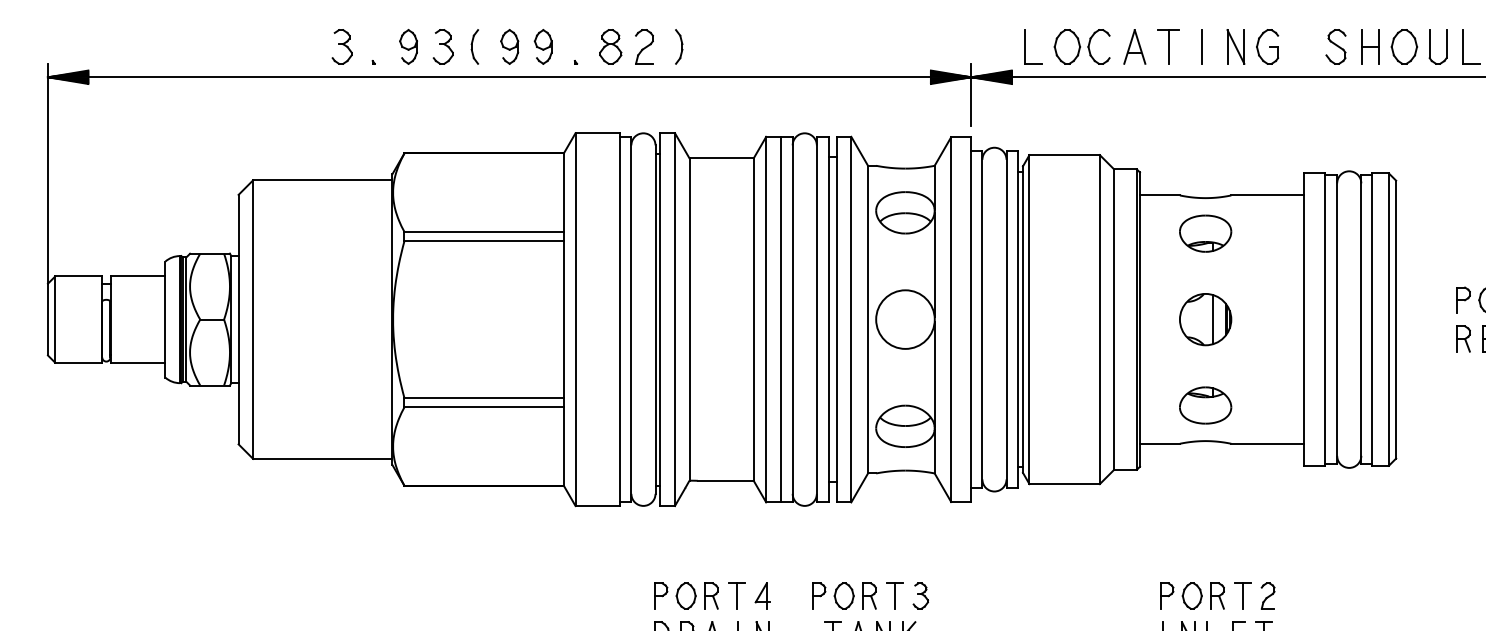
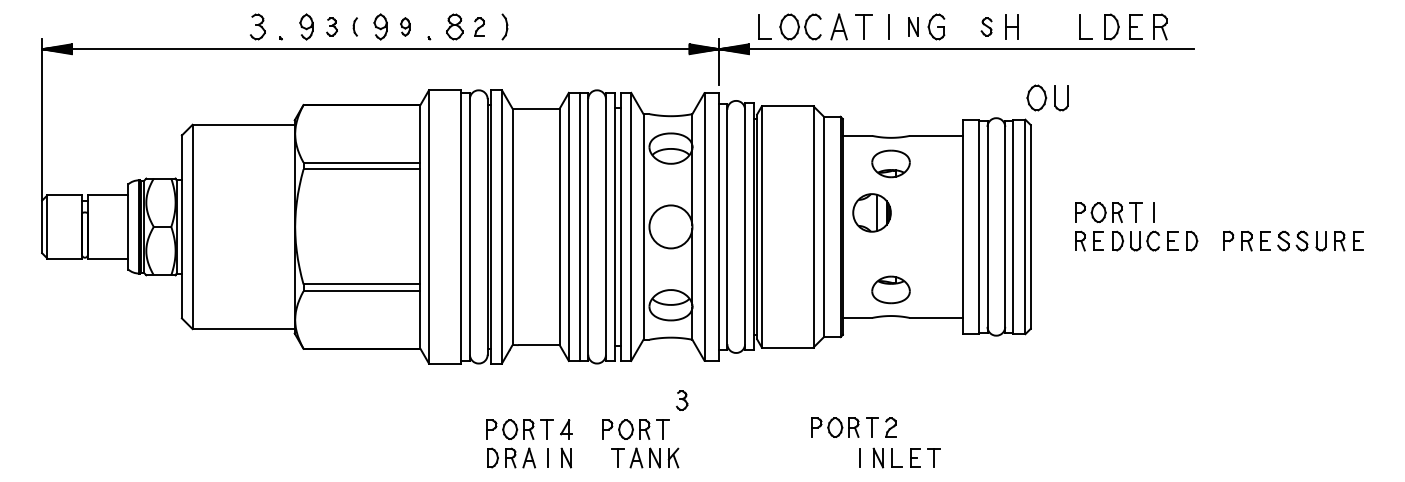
part: (442, 46) -> (331, 26), size x0.7
part: (475, 46) -> (355, 26), size x0.7
part: (543, 46) -> (405, 26), size x0.7
part: (644, 46) -> (479, 26), size x0.7
part: (1236, 46) -> (913, 26), size x0.7
part: (1335, 46) -> (986, 26), size x0.7
part: (1418, 46) -> (1047, 97), moved
part: (1204, 319) -> (871, 212), moved
part: (921, 595) -> (682, 400), moved
part: (1217, 595) -> (853, 427), moved

